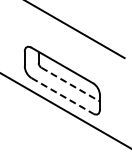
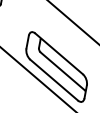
line: (69, 84) -> (62, 71), dashed -> solid
line: (62, 96) -> (54, 80), dashed -> solid

